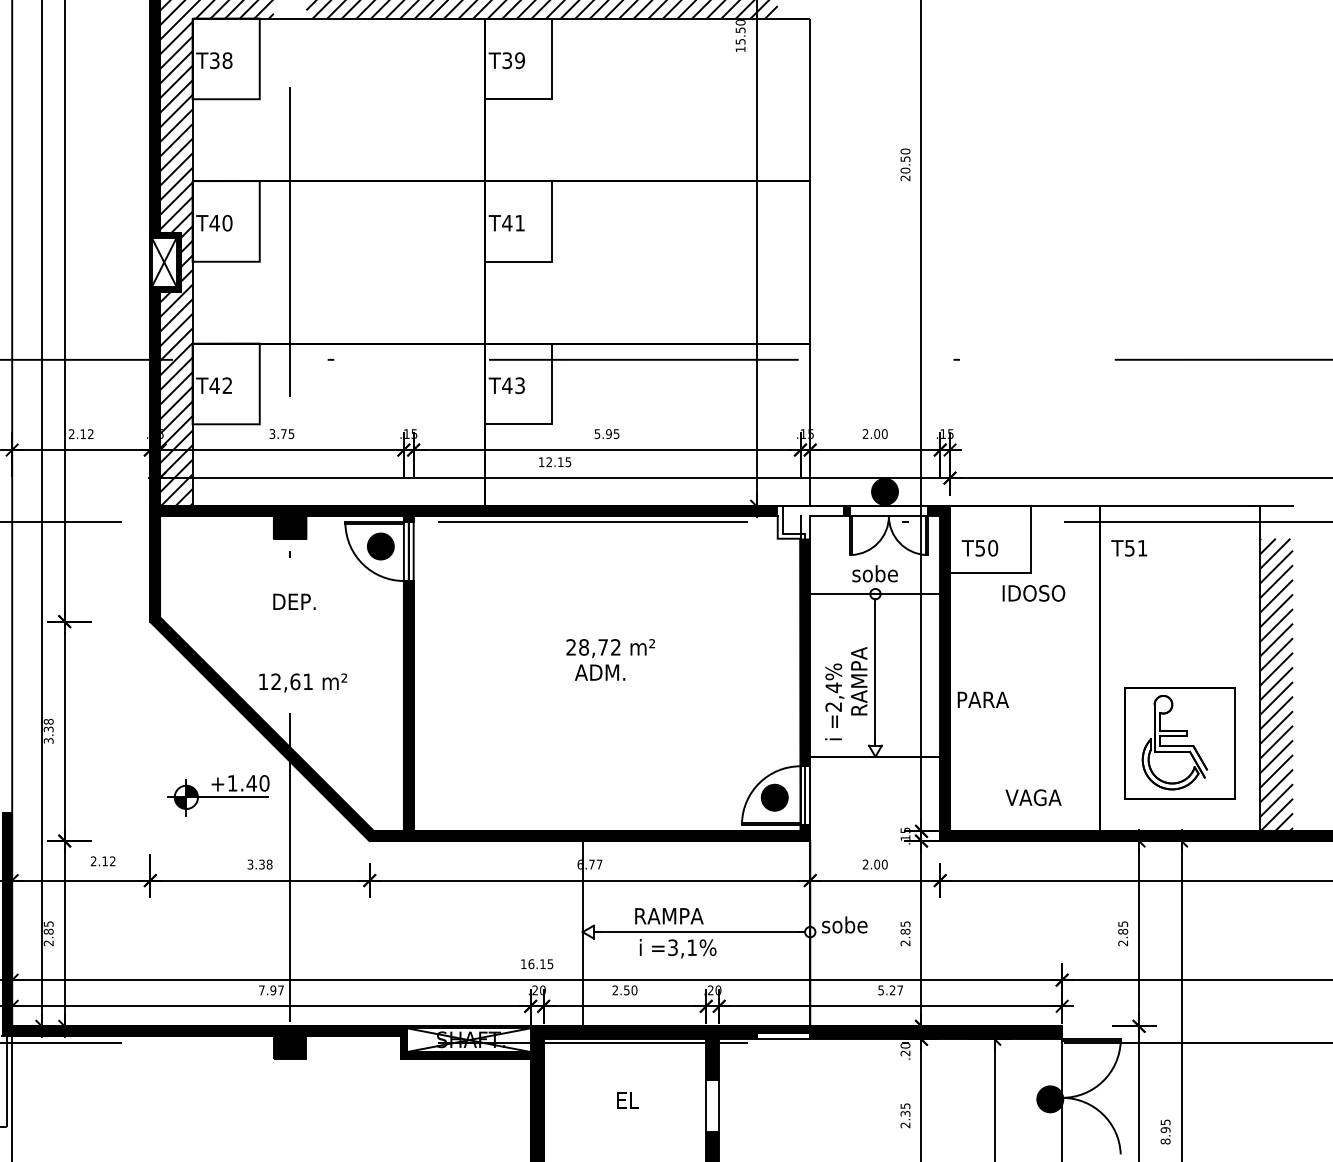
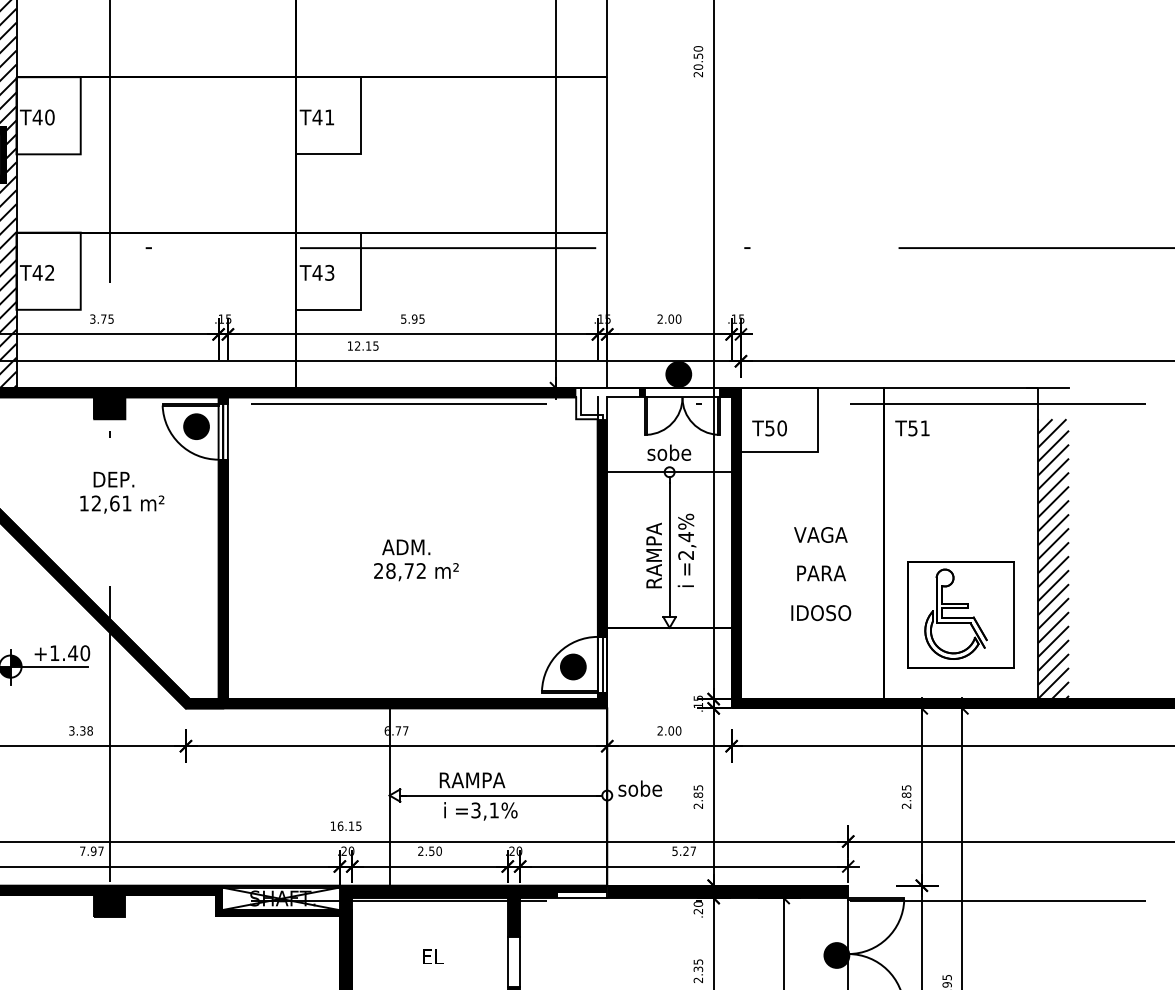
text: (1033, 593) -> (820, 613), moved
text: (610, 648) -> (416, 572), moved
text: (303, 682) -> (122, 504), moved
text: (982, 699) -> (820, 573), moved
text: (834, 701) -> (686, 550), moved
text: (1033, 797) -> (820, 534), moved

